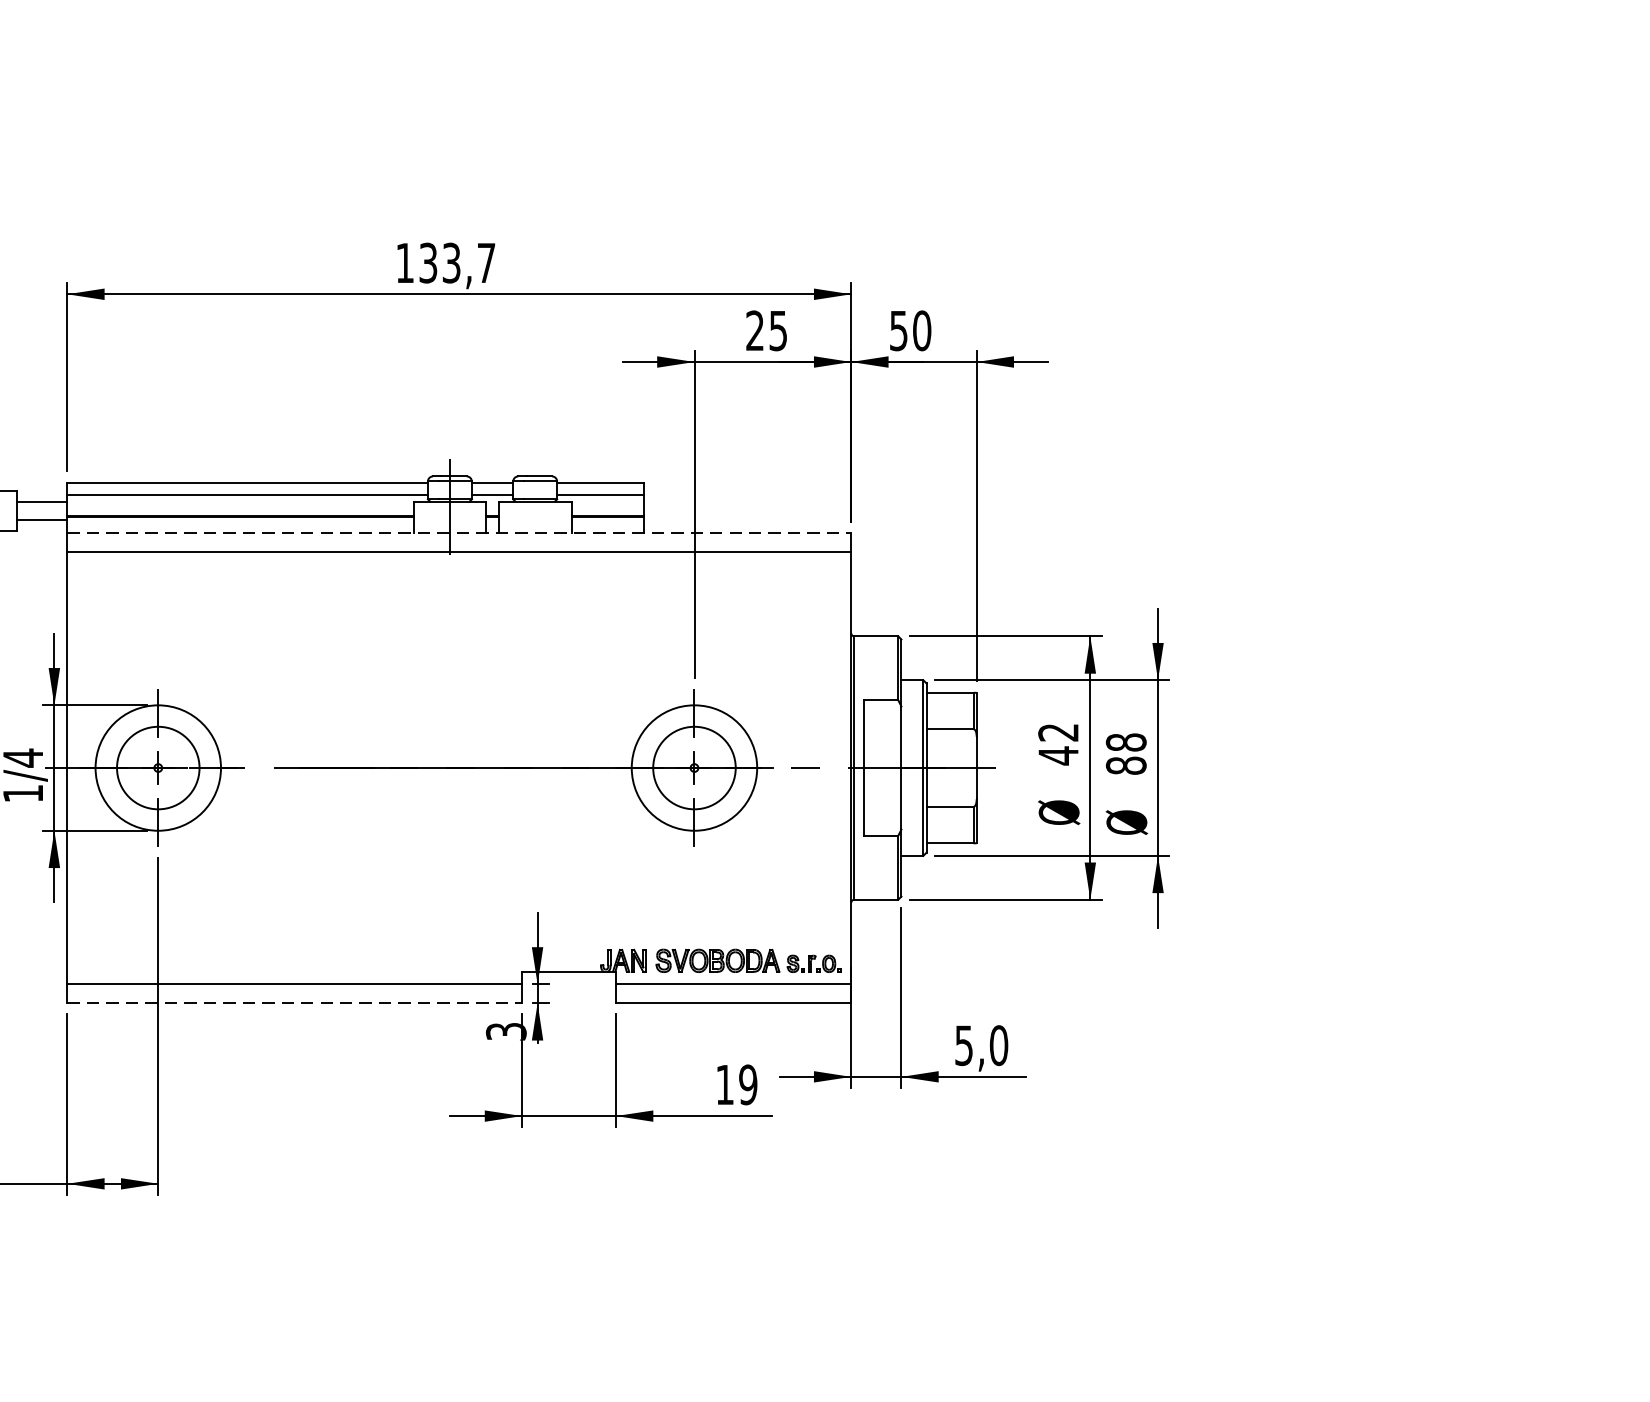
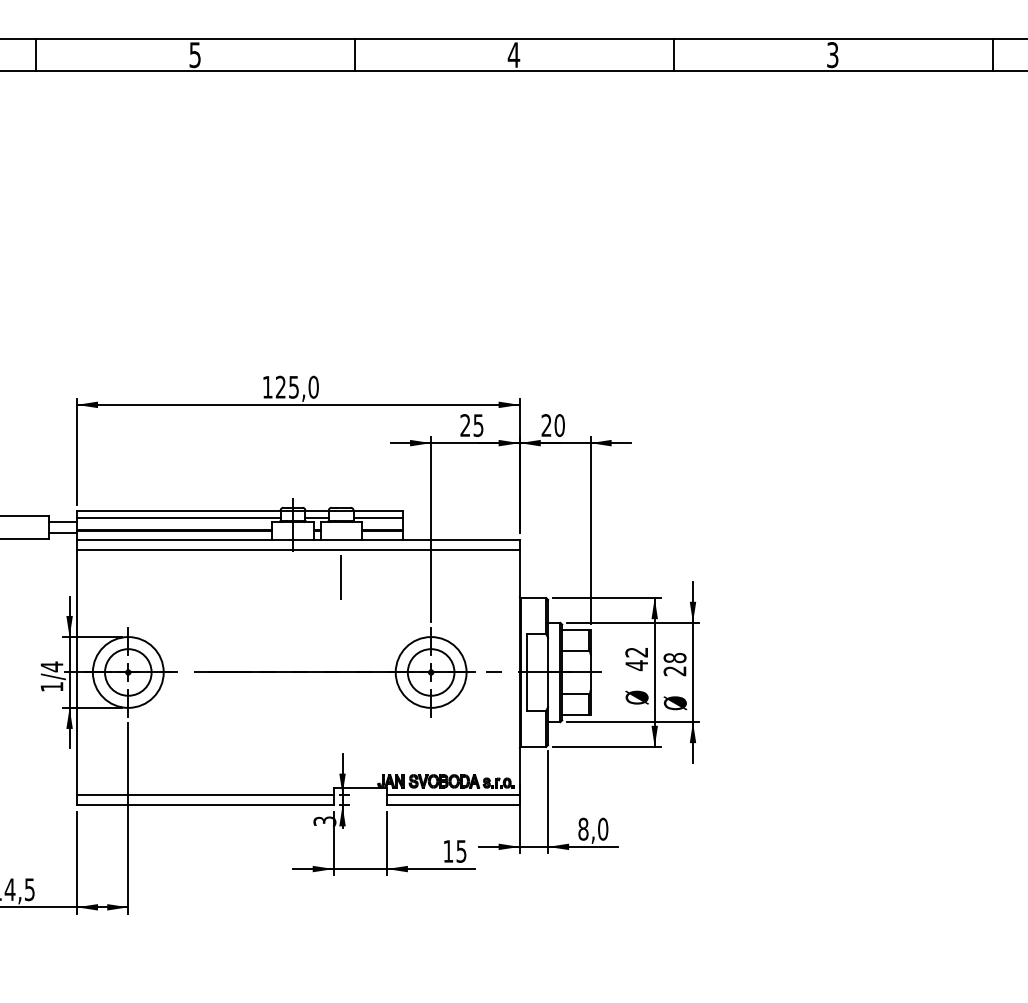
text: (457, 261) -> (297, 386), 133,7 -> 125,0
text: (898, 330) -> (546, 425), 50 -> 20
line: (459, 532) -> (298, 539), dashed -> solid
line: (535, 598) -> (341, 576), added
text: (1125, 766) -> (674, 671), 88 -> 28
line: (294, 1003) -> (205, 805), dashed -> solid
text: (964, 1044) -> (583, 828), 5,0 -> 8,0
text: (748, 1085) -> (461, 851), 19 -> 15

